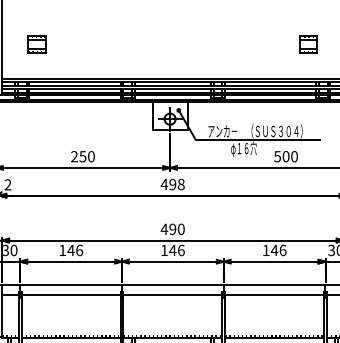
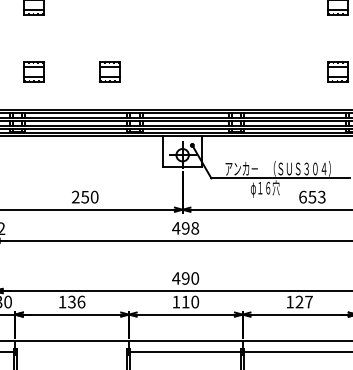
part: (104, 44) -> (109, 71), added
text: (285, 156) -> (311, 196), 500 -> 653
text: (176, 249) -> (189, 301), 146 -> 110
text: (70, 250) -> (71, 302), 146 -> 136
text: (278, 250) -> (303, 302), 146 -> 127
line: (70, 295) -> (71, 352), removed

